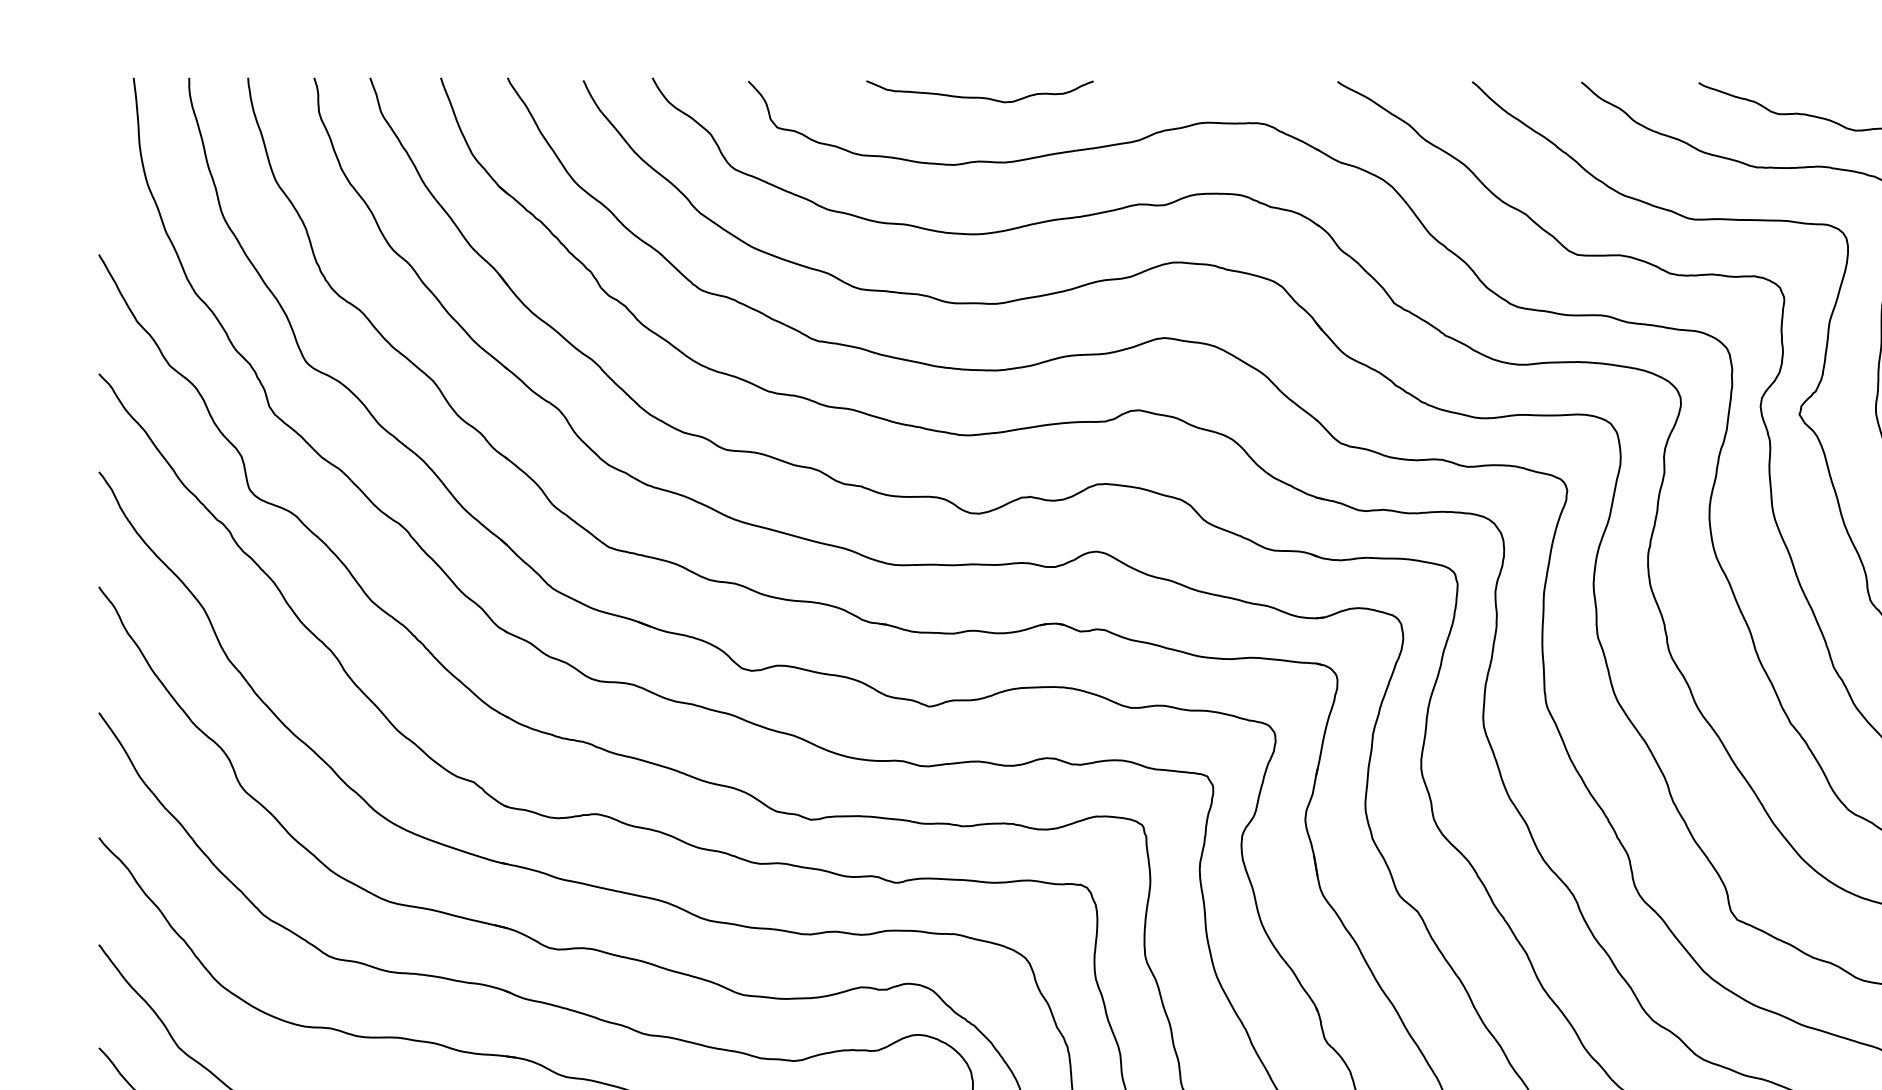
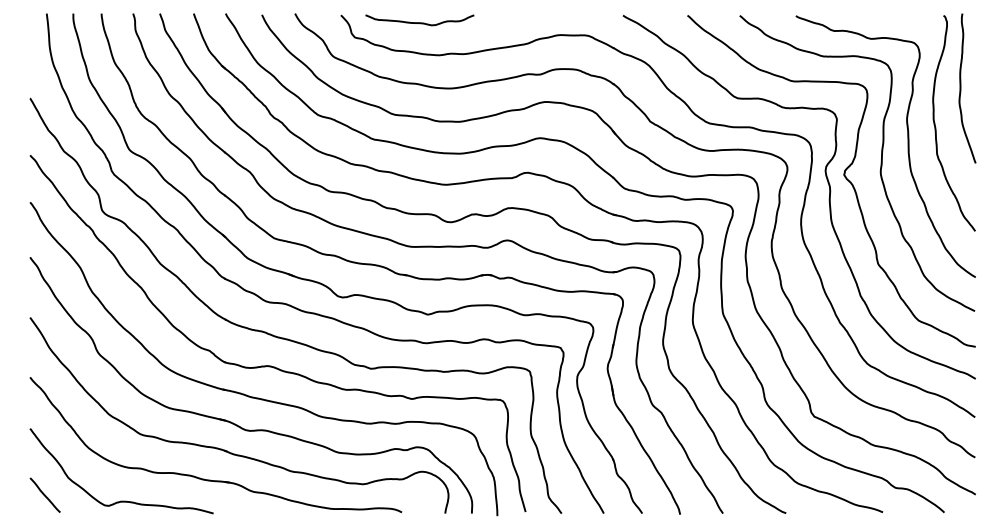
curve: (979, 96) -> (419, 22), moved

